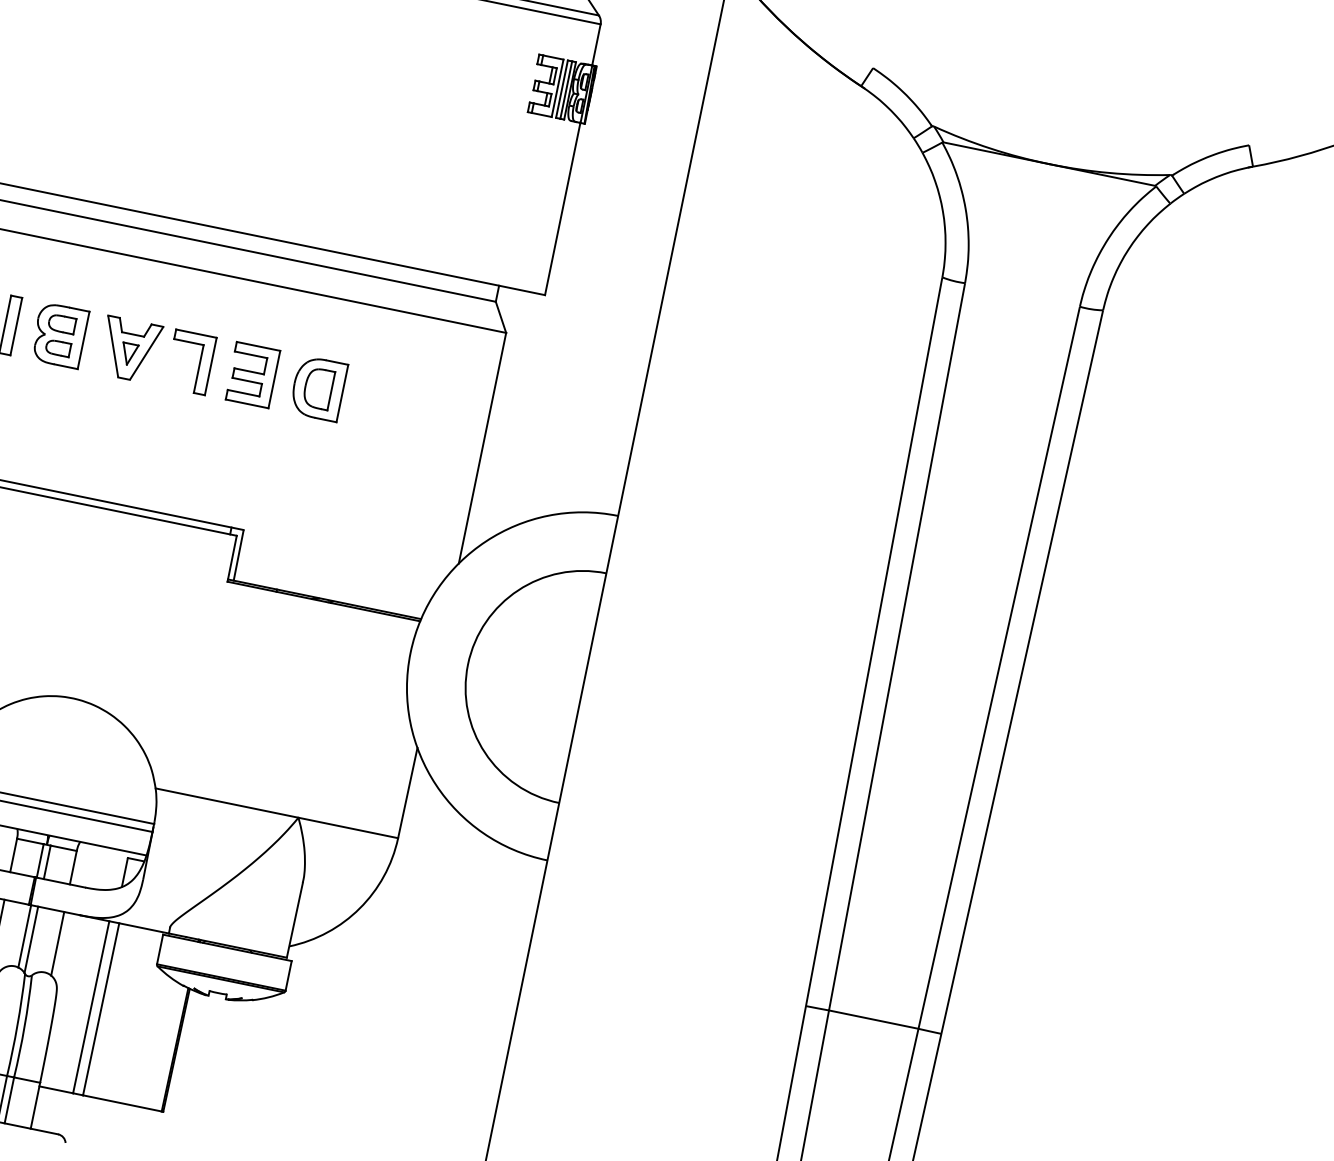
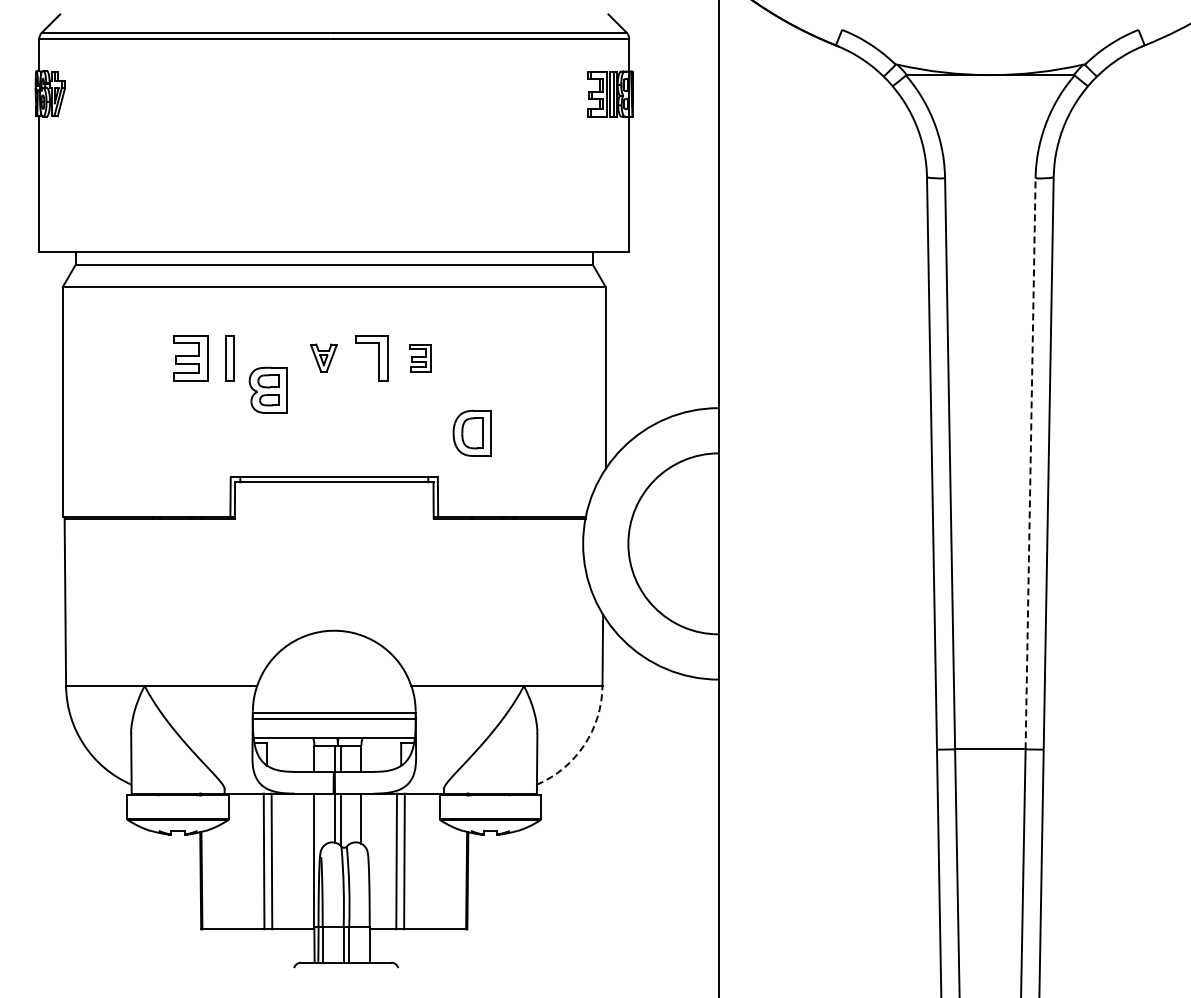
part: (58, 334) -> (267, 389), moved
part: (129, 348) -> (323, 357), size x0.6
part: (252, 375) -> (420, 358), size x0.6
part: (317, 387) -> (471, 432), moved
line: (999, 667) -> (1030, 463), solid -> dashed
arc: (359, 909) -> (584, 745), solid -> dashed

